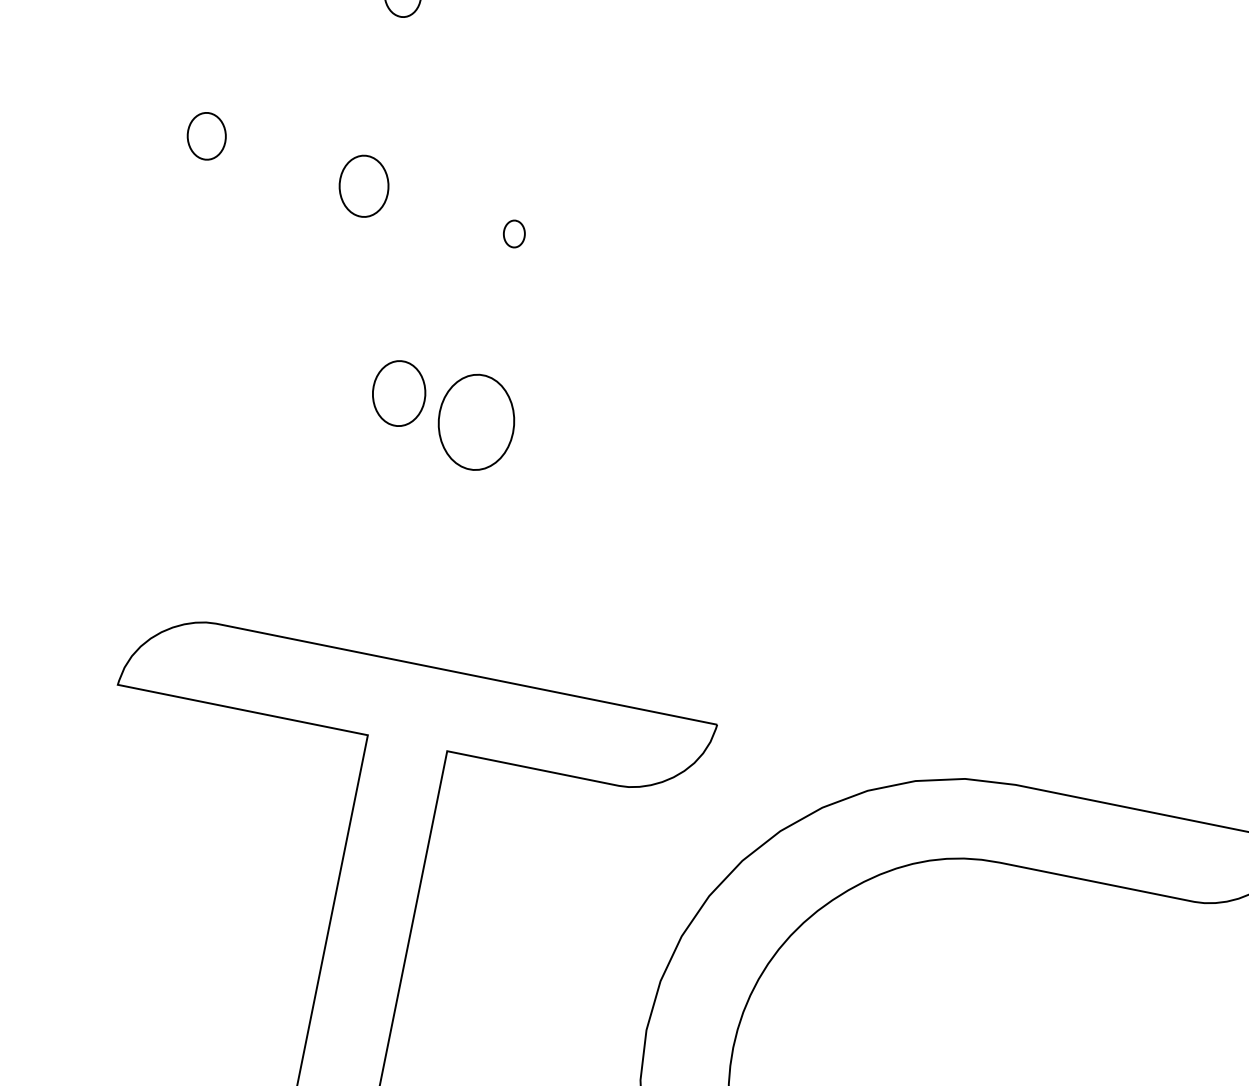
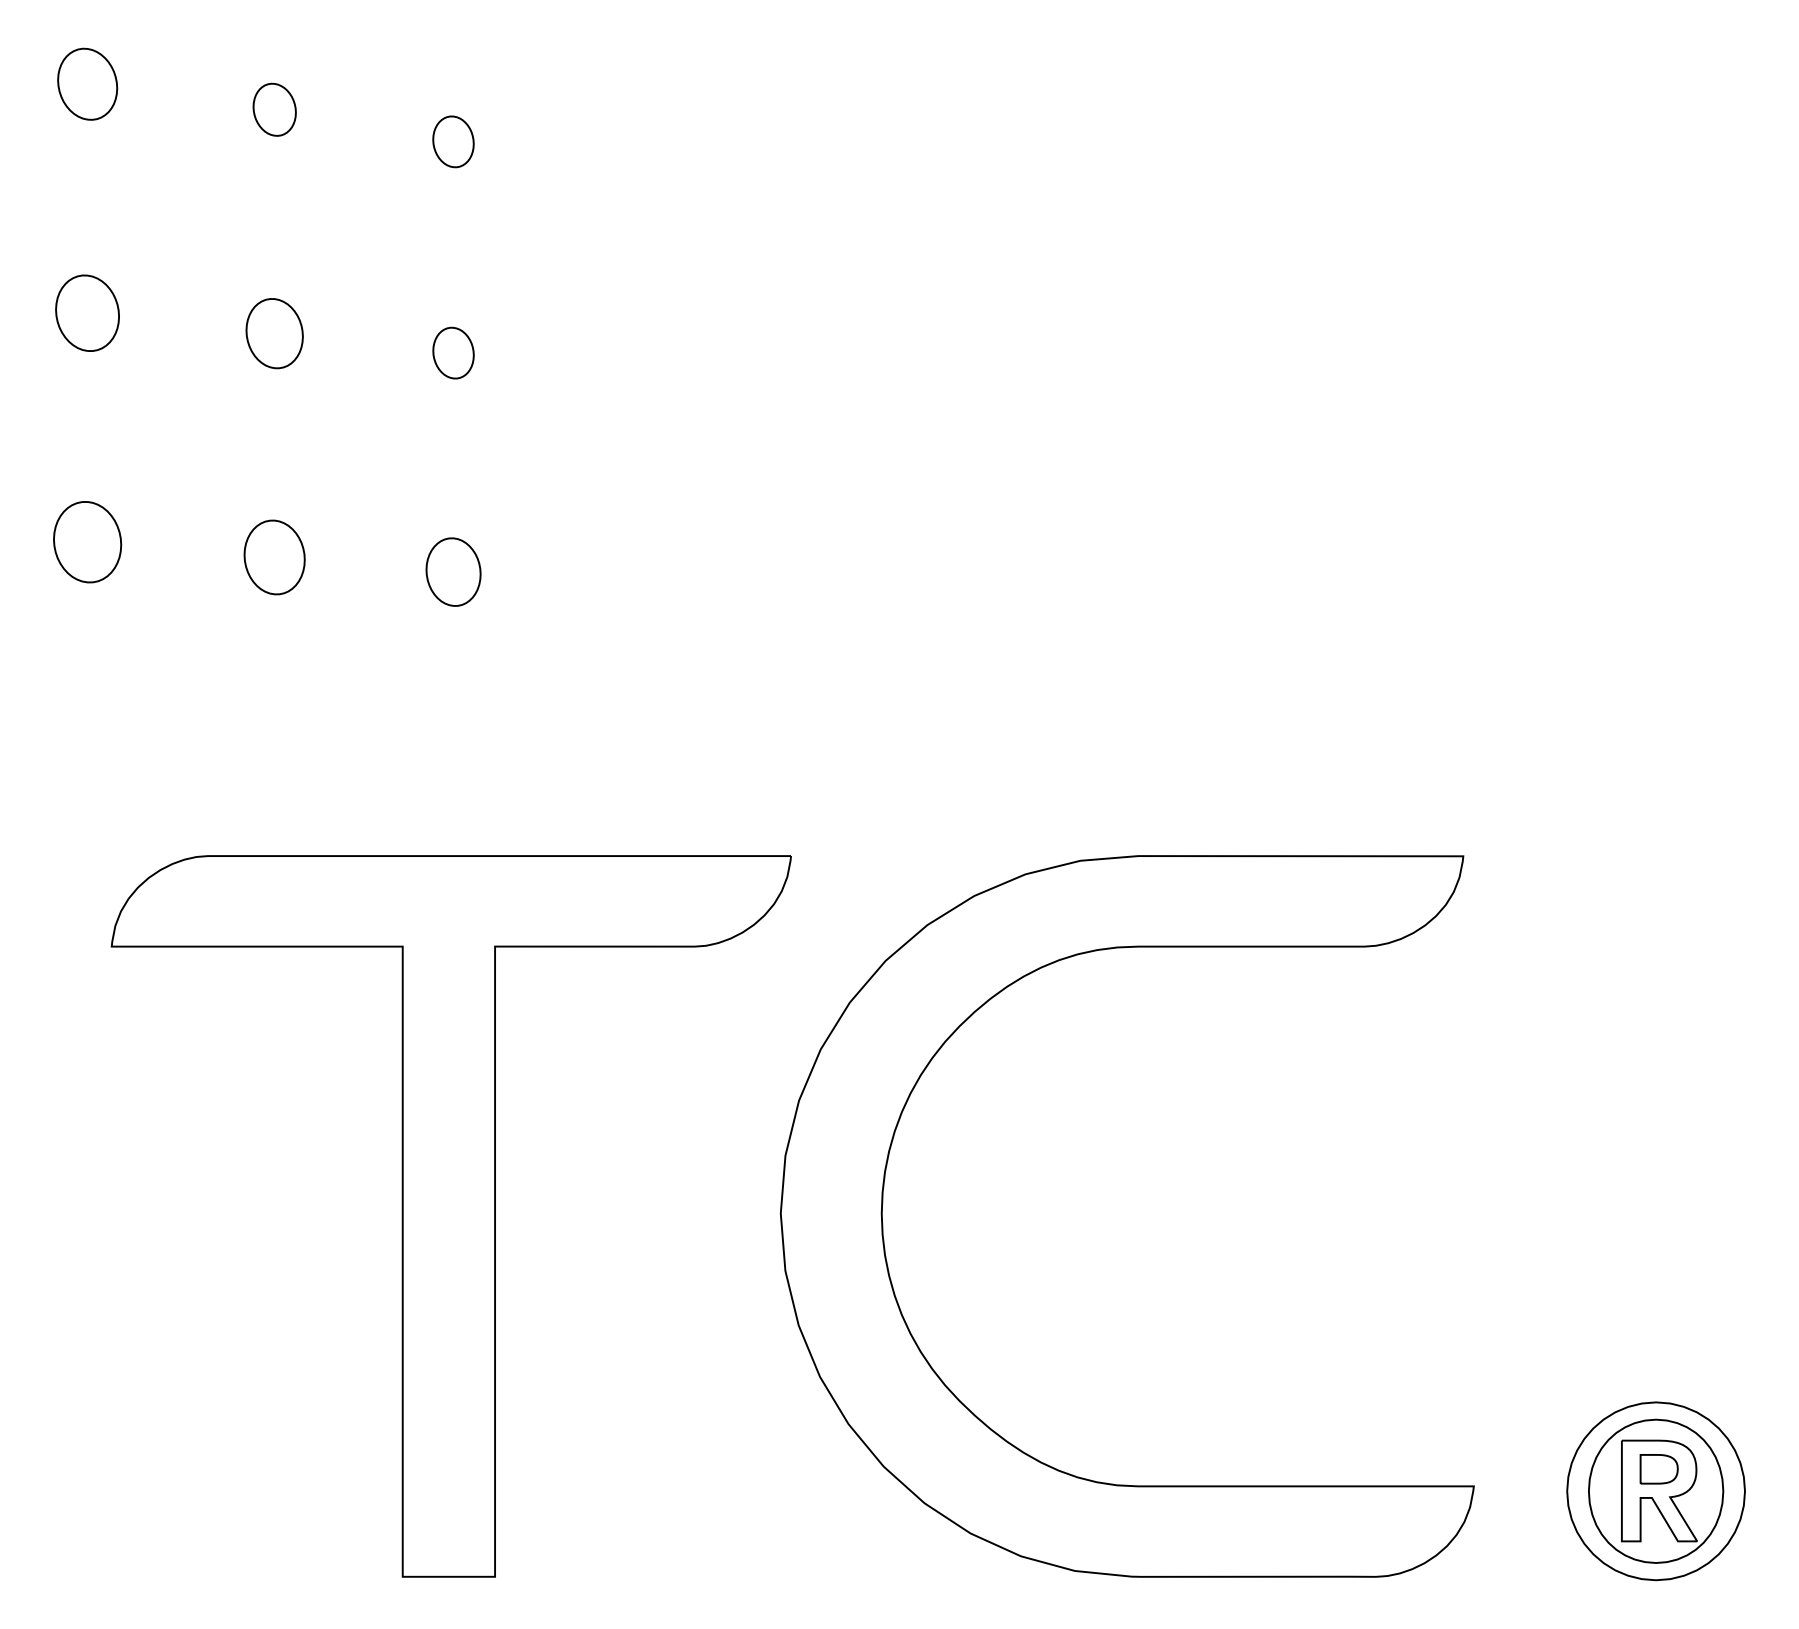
part: (551, 52) -> (453, 141), added
part: (206, 135) -> (87, 312), size x1.43
part: (514, 233) -> (453, 352), size x1.67
part: (167, 333) -> (87, 542), added
part: (399, 393) -> (274, 557), moved
part: (476, 421) -> (453, 571), size x0.62

